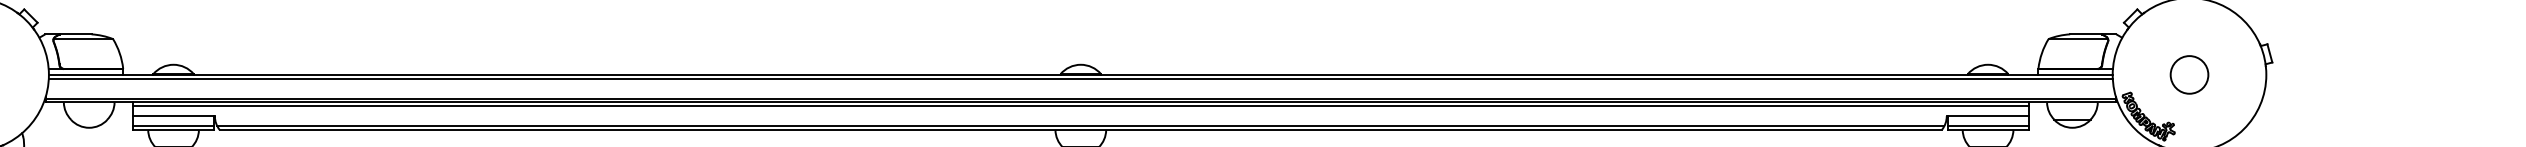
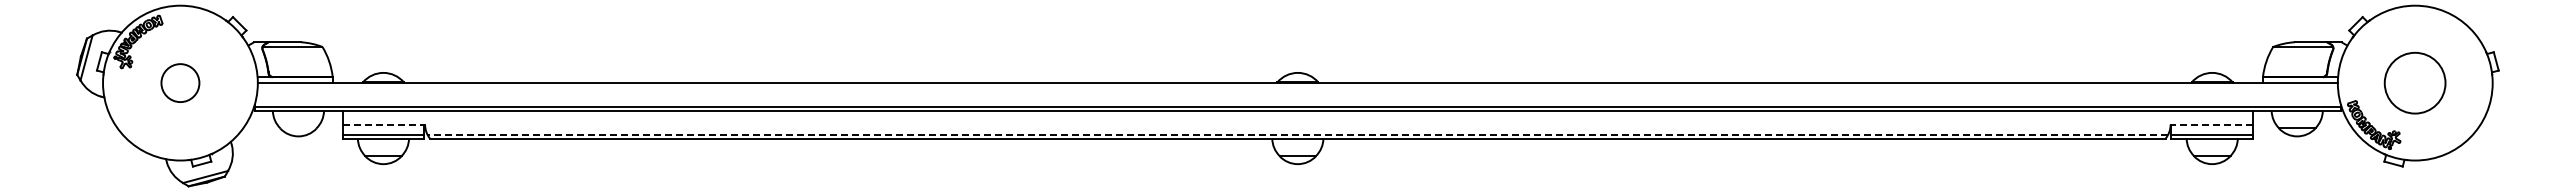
circle: (2189, 74) -> (2415, 82), size x1.6
line: (1080, 78) -> (1297, 86), removed
line: (1080, 106) -> (1297, 114), removed
line: (174, 115) -> (384, 124), solid -> dashed
line: (1987, 115) -> (2211, 124), solid -> dashed
line: (1080, 125) -> (1297, 134), solid -> dashed

